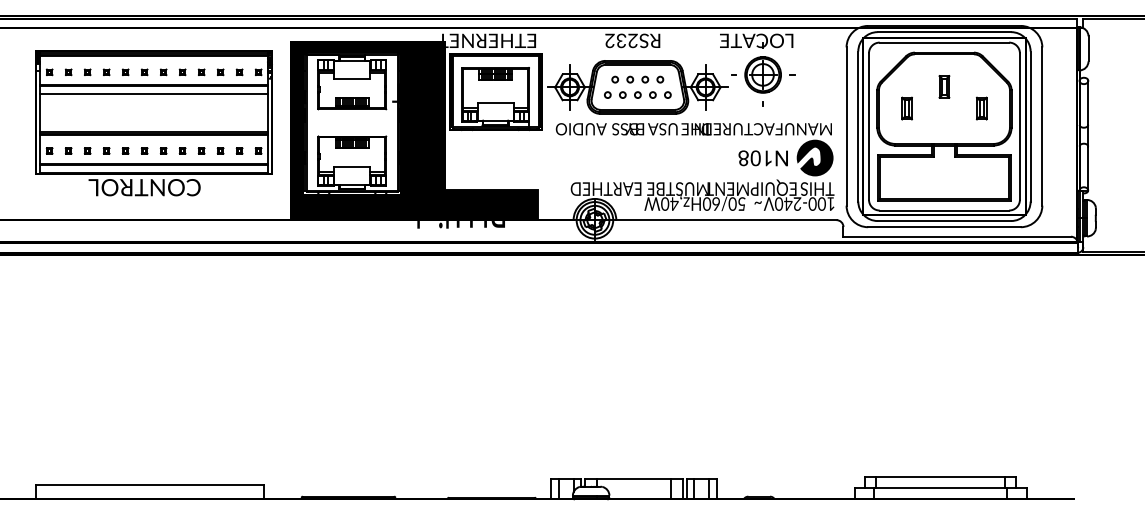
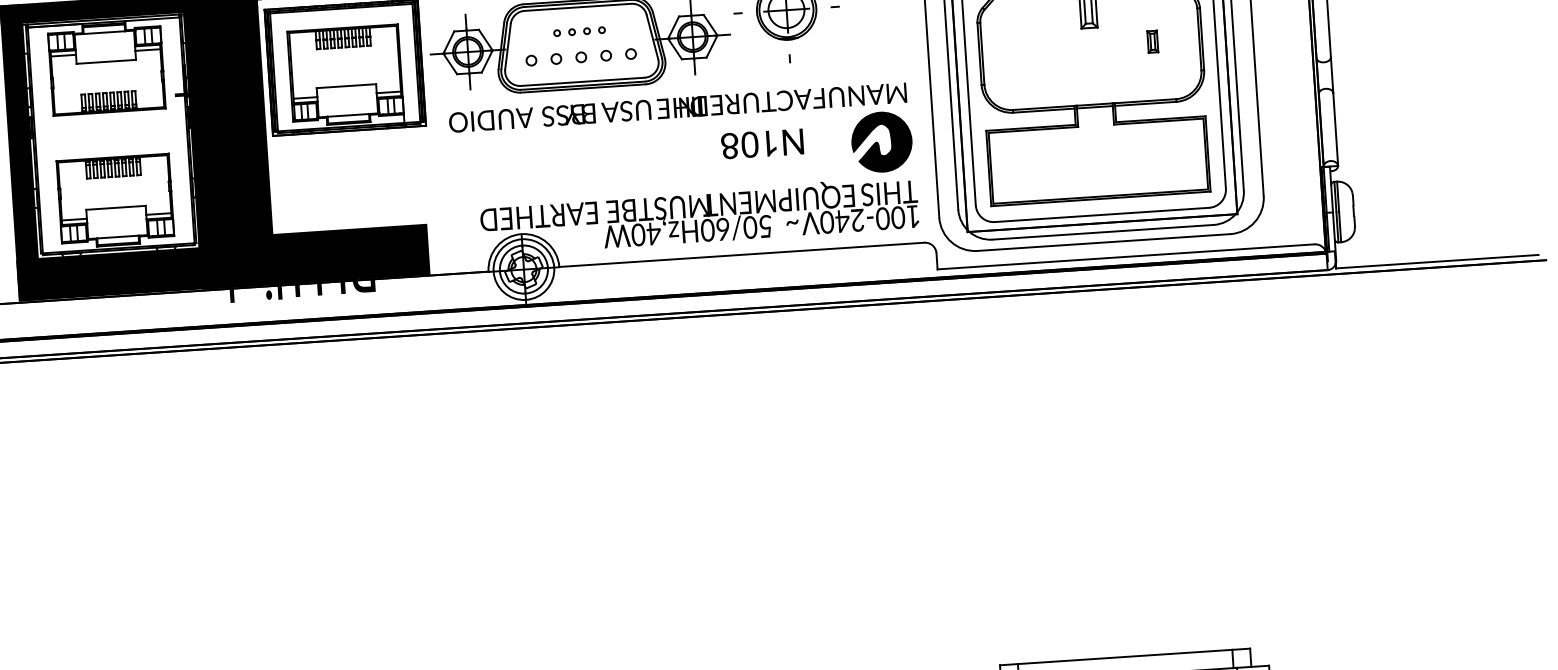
part: (637, 79) -> (578, 31), size x0.6
part: (906, 108) -> (1027, 50), removed
part: (981, 108) -> (1152, 41), size x0.6
part: (762, 158) -> (761, 144), moved

